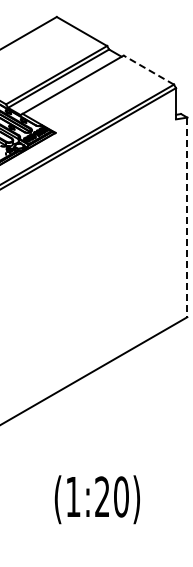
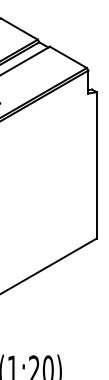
line: (148, 69) -> (68, 56), dashed -> solid
line: (187, 217) -> (96, 165), dashed -> solid

